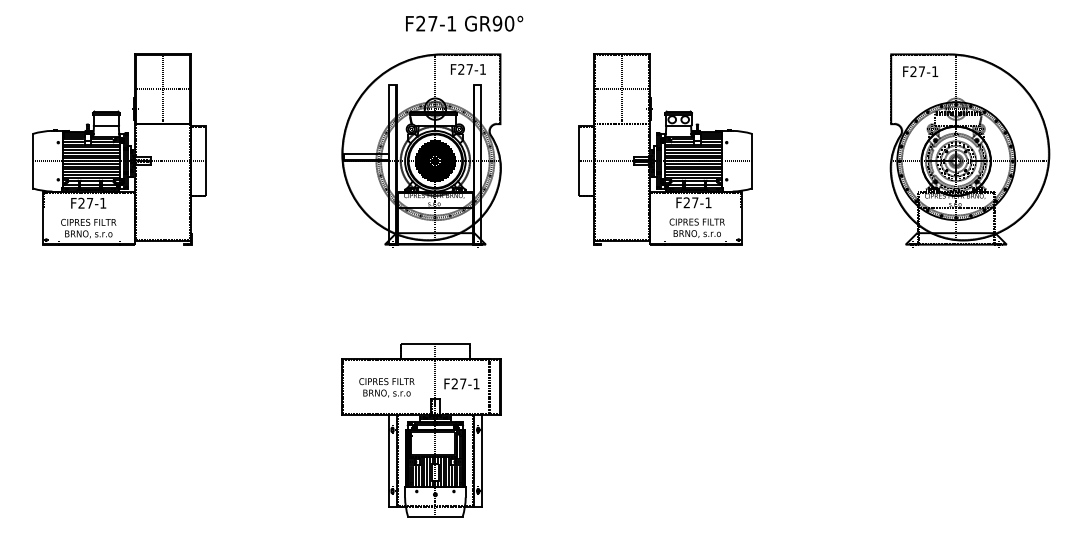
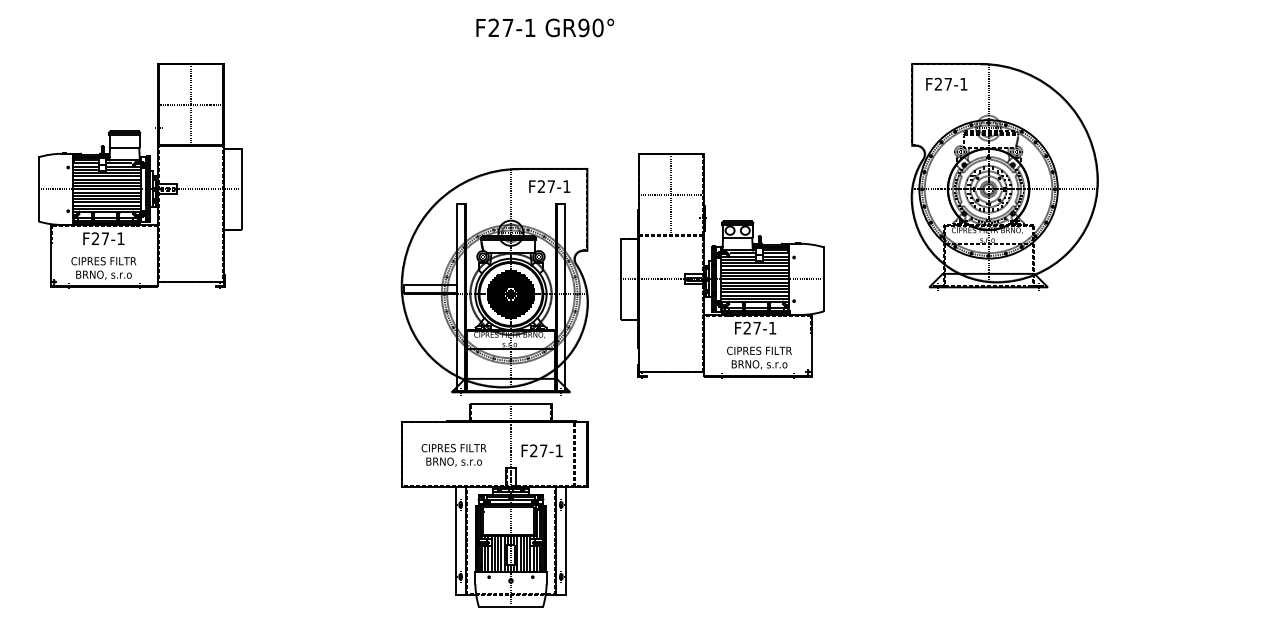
part: (665, 149) -> (722, 265), moved
part: (421, 150) -> (494, 281), moved
part: (969, 150) -> (1004, 176), moved

